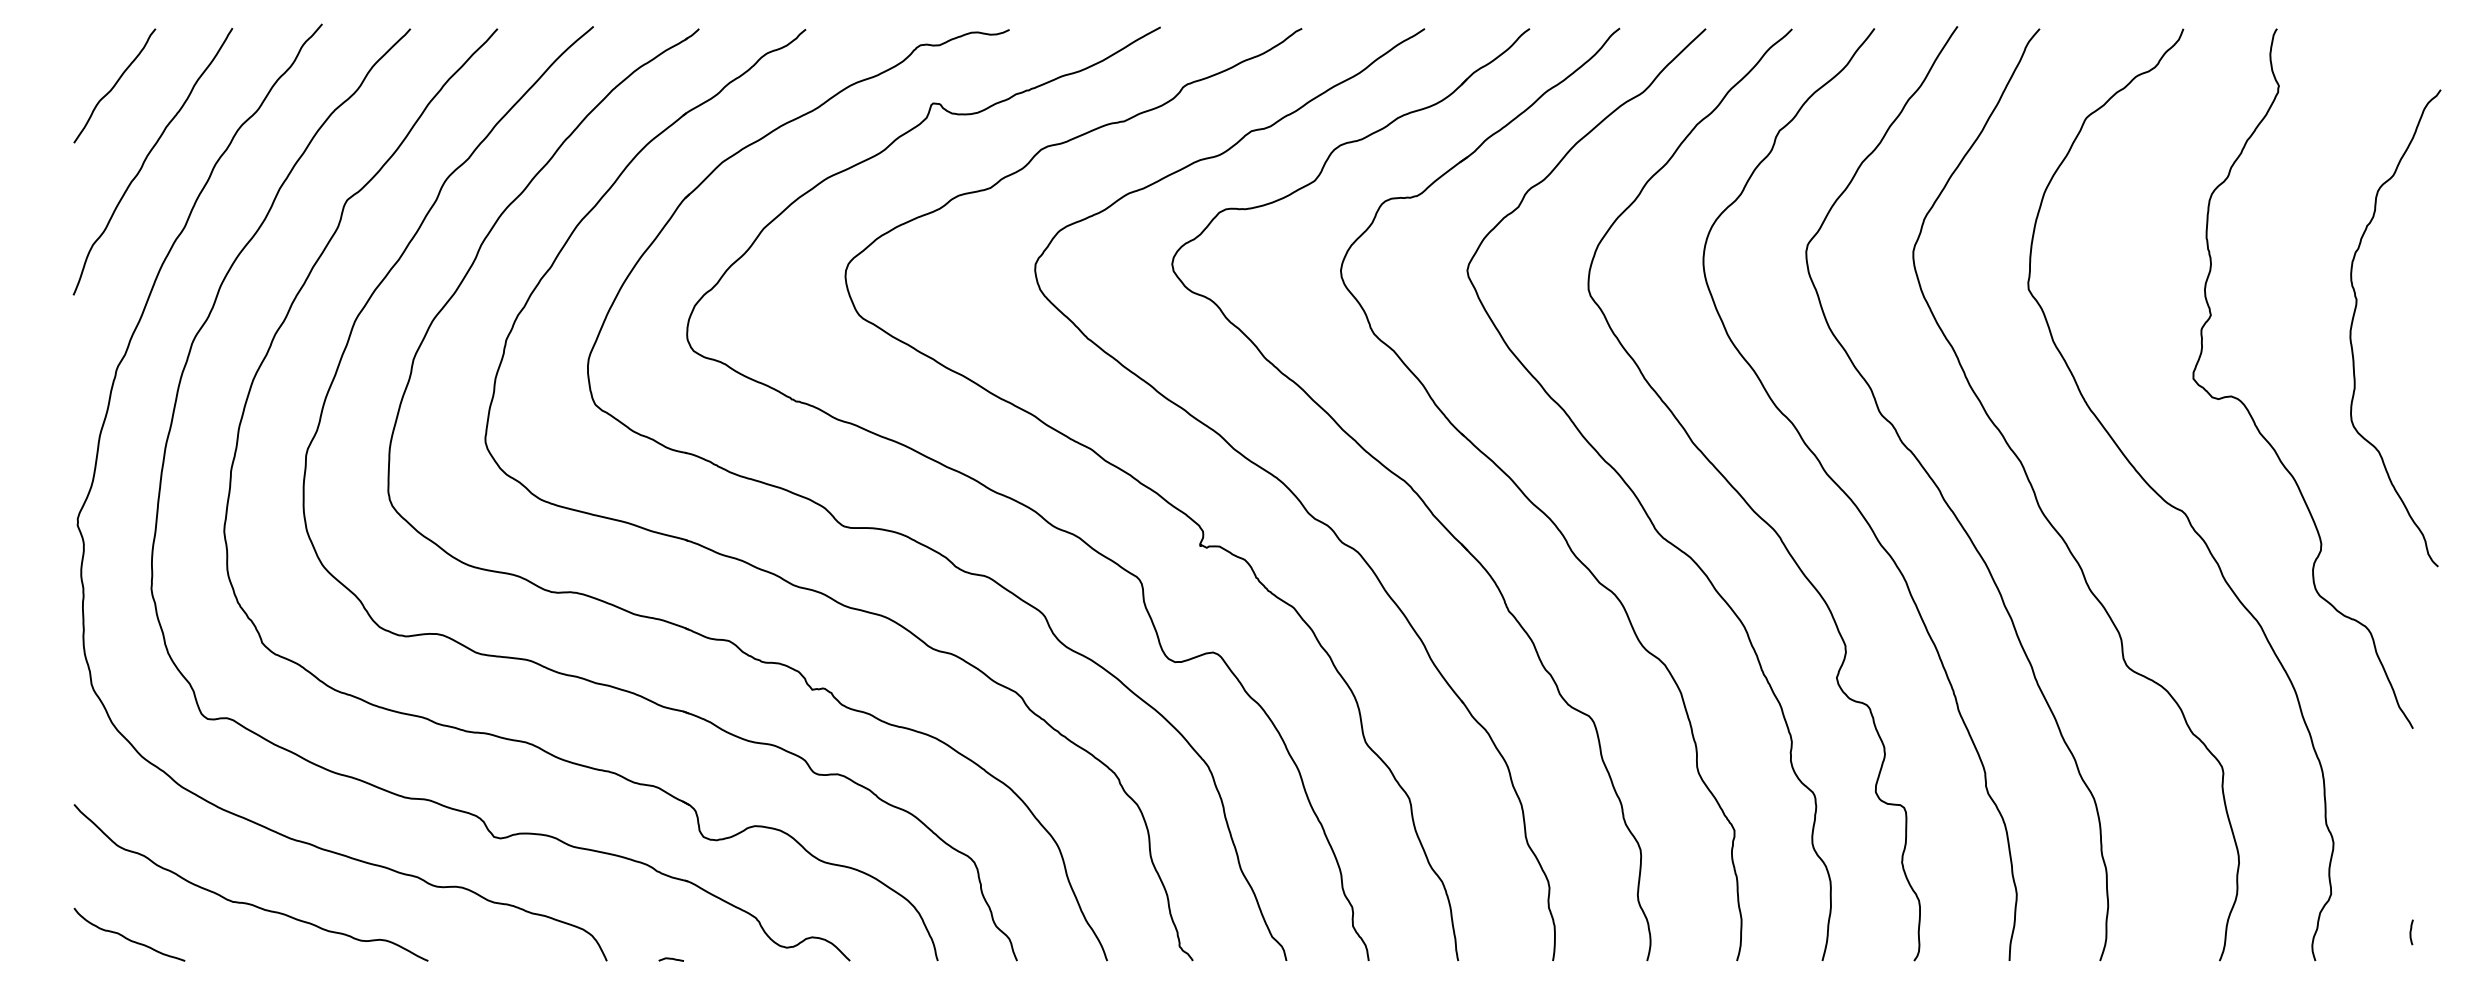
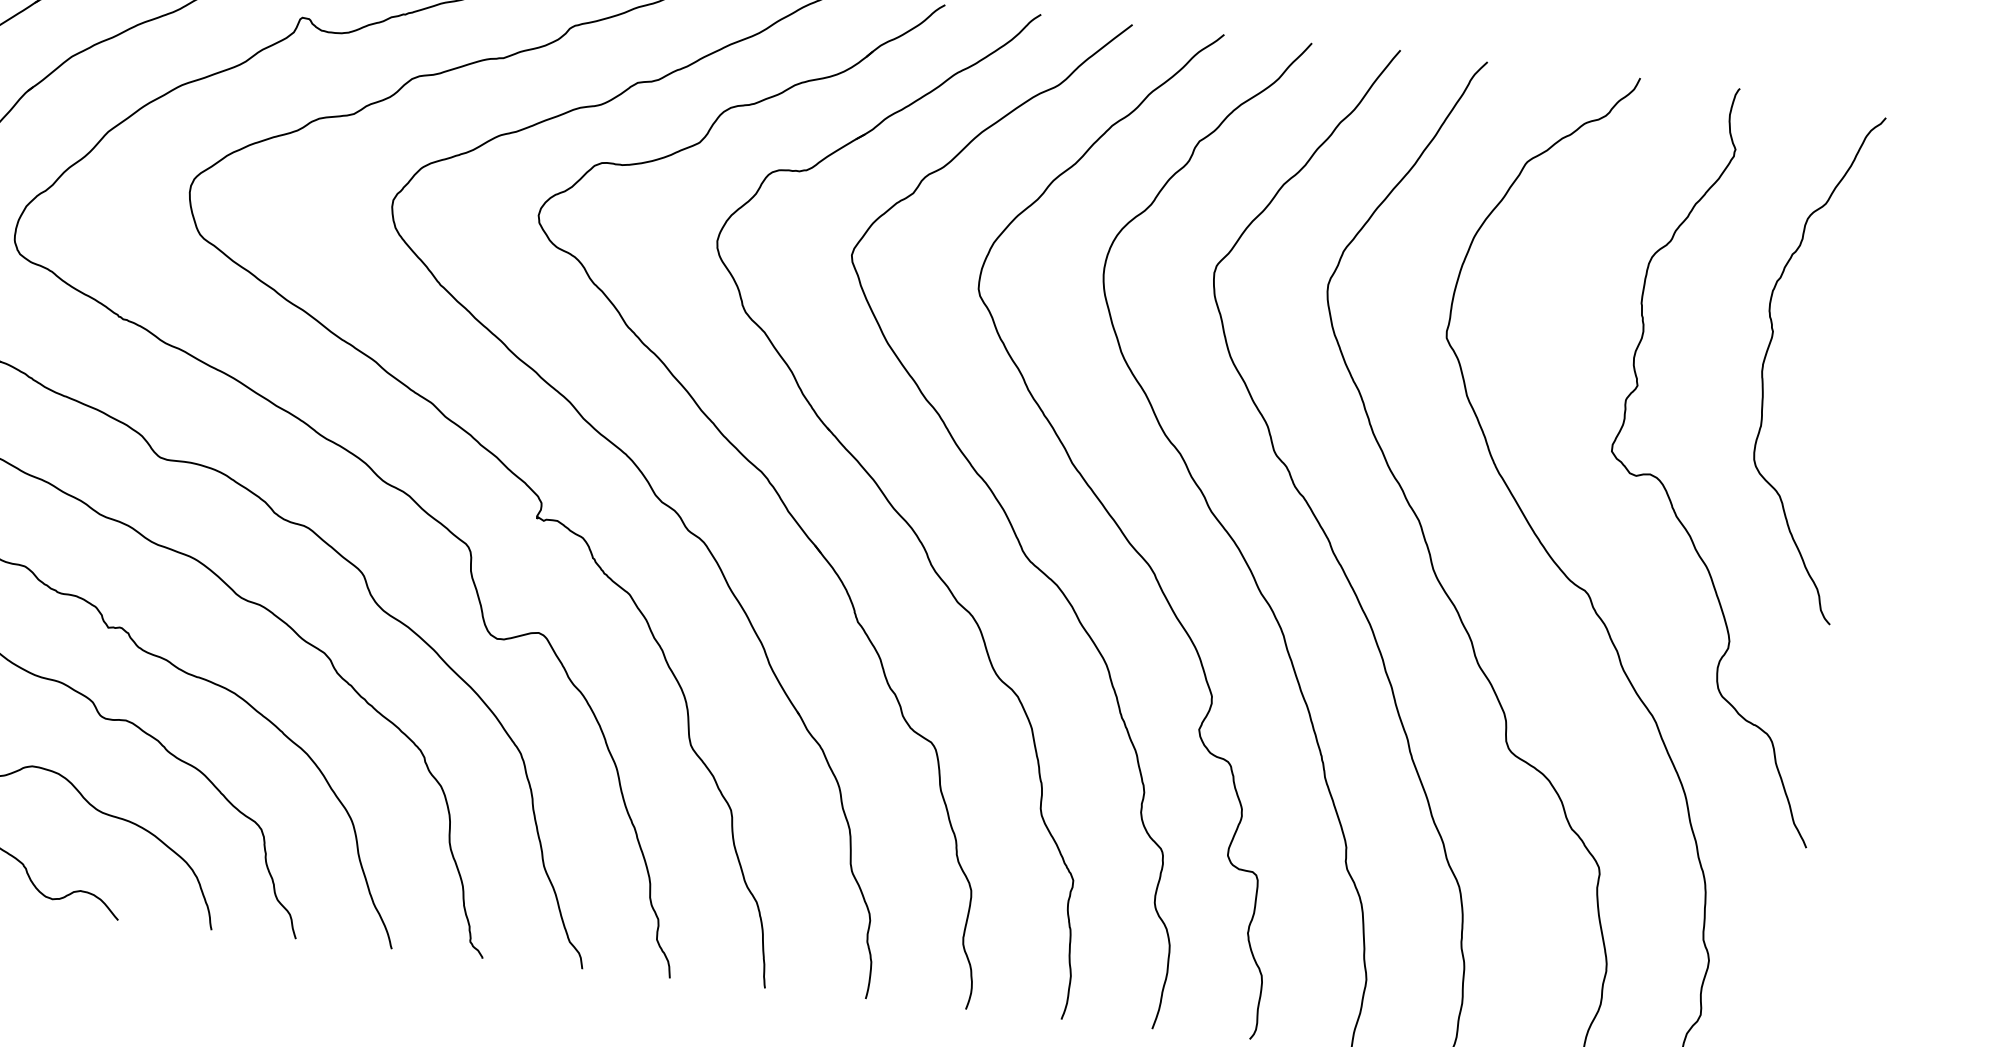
curve: (2353, 322) -> (1767, 355), moved

